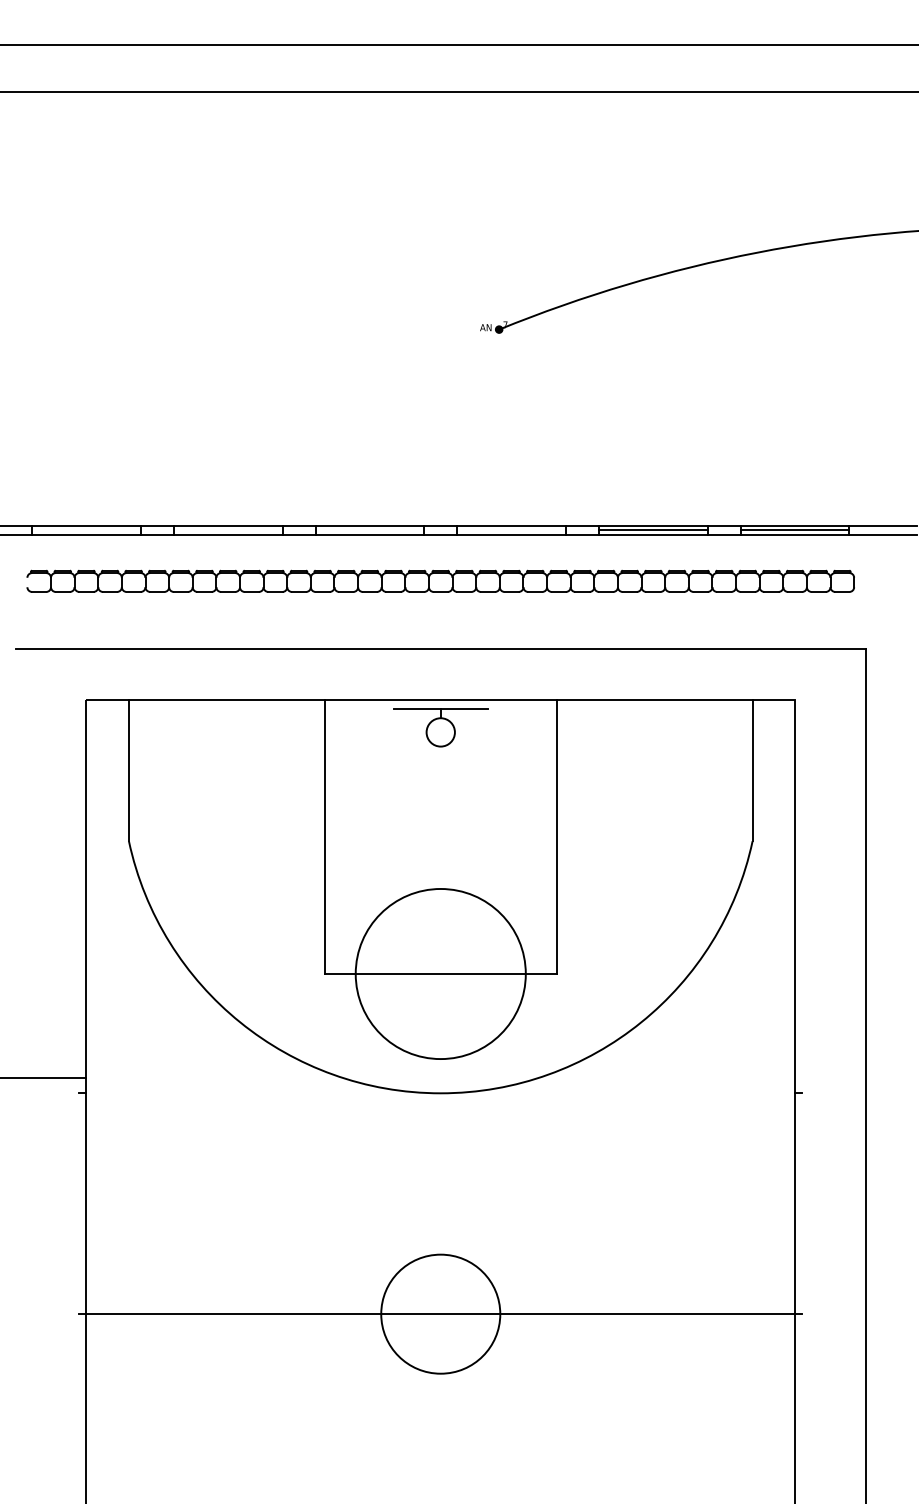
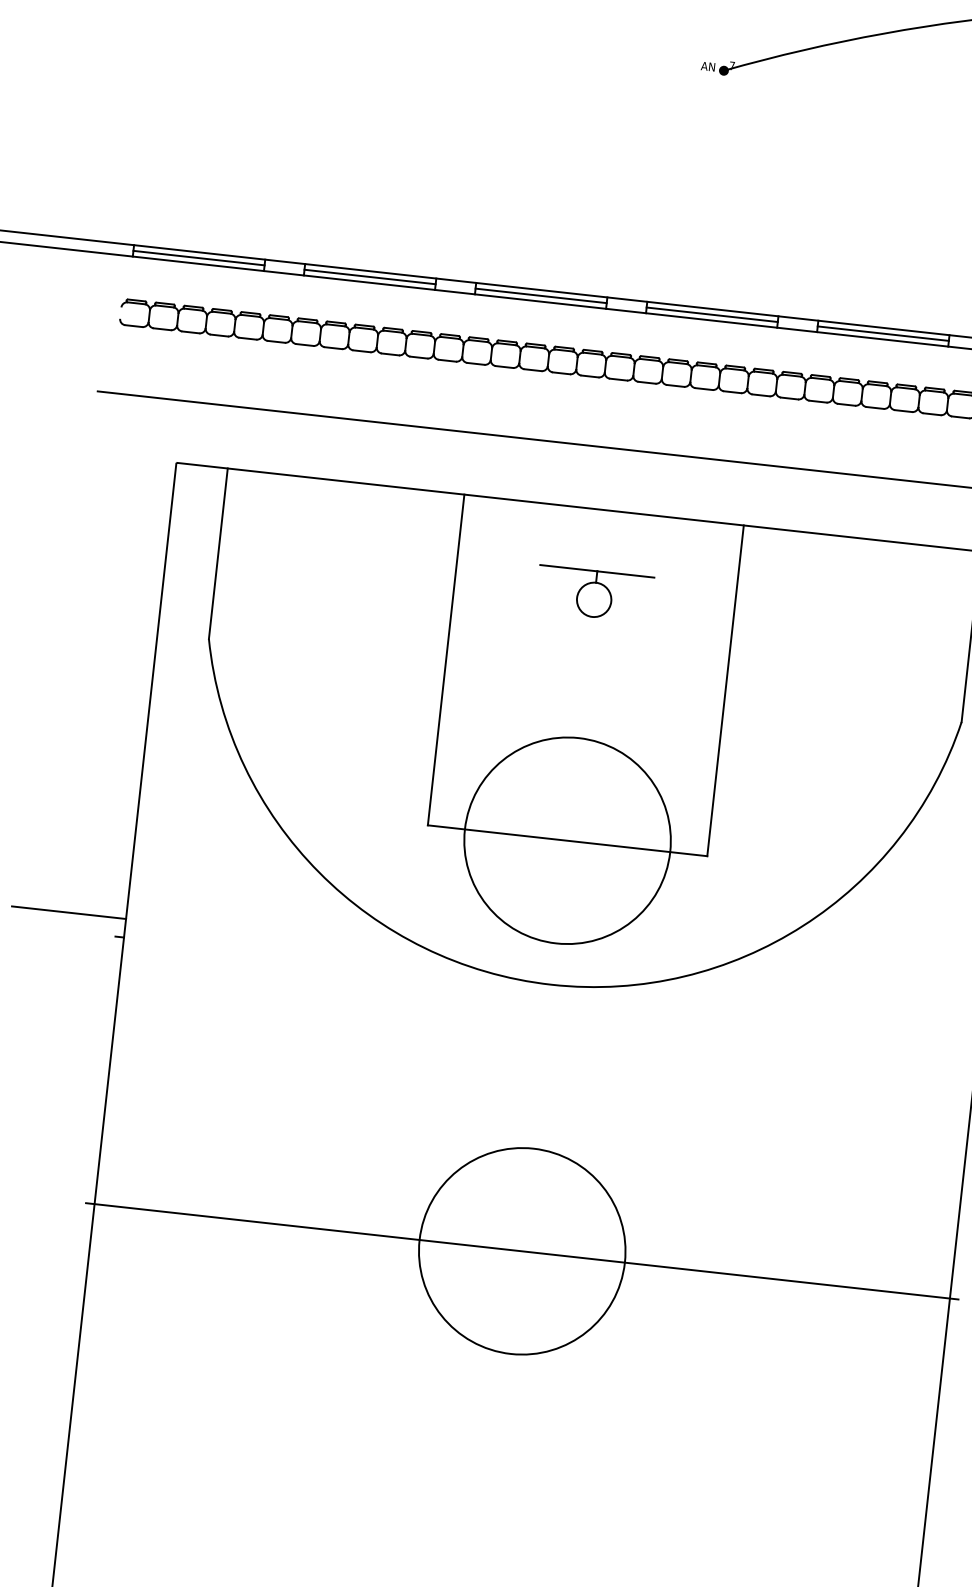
line: (86, 530) -> (199, 258), added
line: (227, 530) -> (369, 277), added
line: (369, 530) -> (540, 295), added
line: (511, 530) -> (712, 314), added
part: (440, 727) -> (594, 593), moved
circle: (440, 1314) -> (521, 1251), size x1.43

